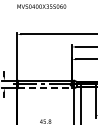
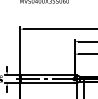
line: (44, 88) -> (47, 83), dashed -> solid

